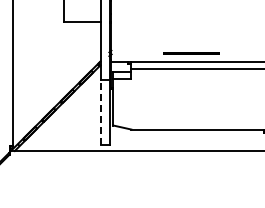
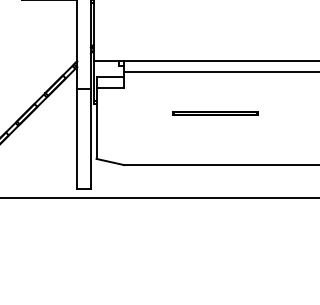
line: (191, 53) -> (215, 113), moved
line: (100, 112) -> (77, 139), dashed -> solid

